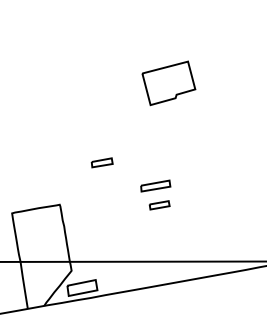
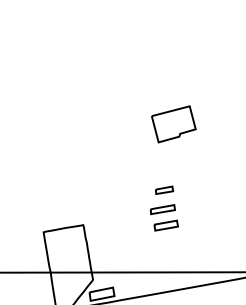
part: (102, 161) -> (164, 189), moved
part: (158, 205) -> (165, 225), size x1.43

